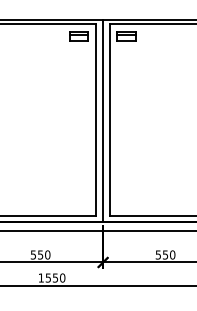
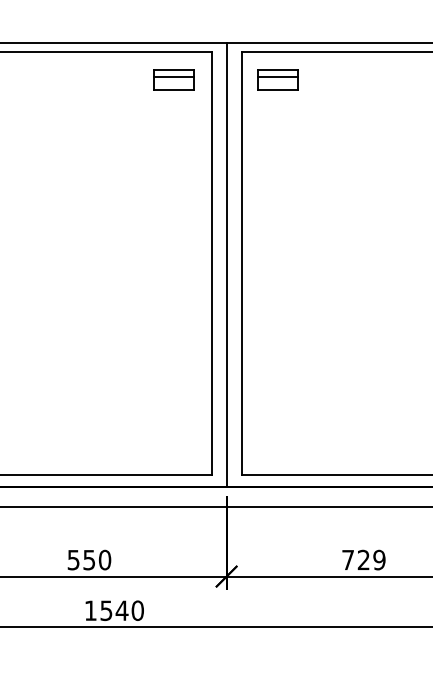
text: (165, 254) -> (363, 559), 550 -> 729
text: (55, 277) -> (122, 609), 1550 -> 1540

